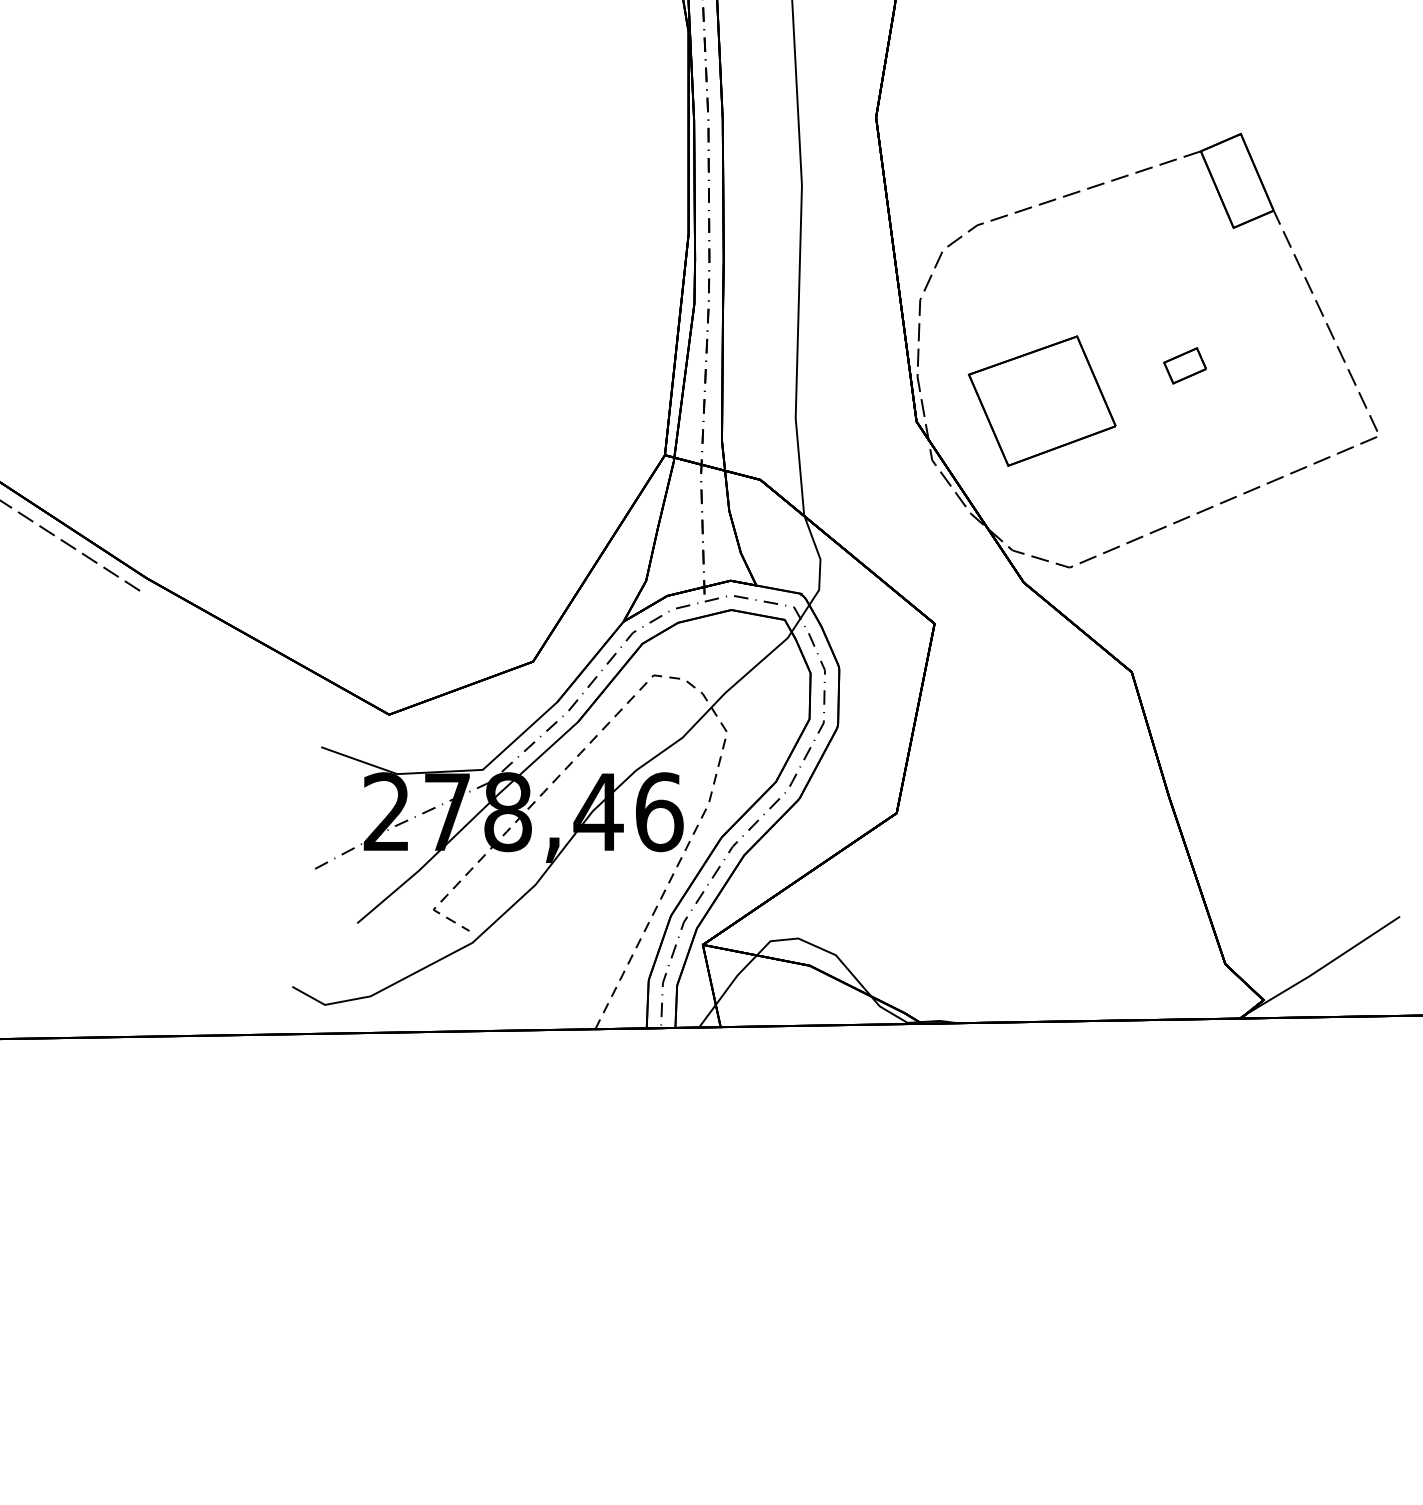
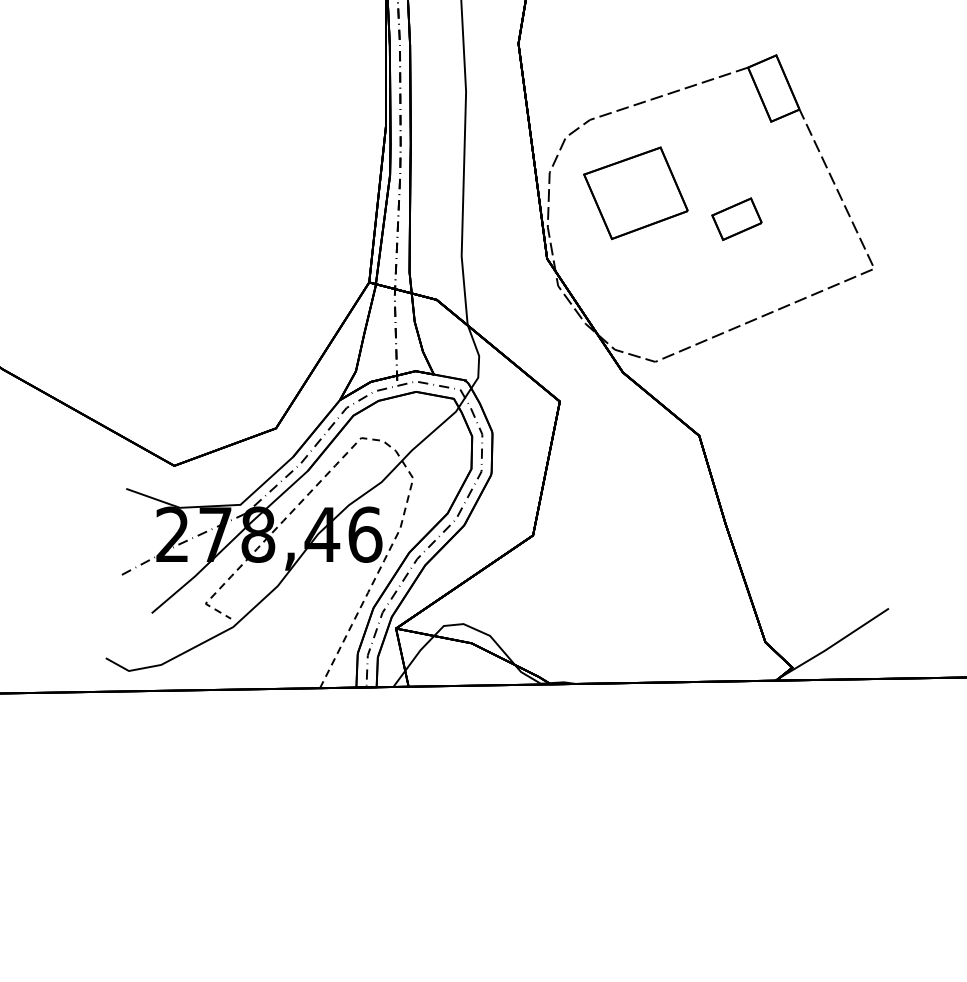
part: (1184, 365) -> (736, 219), size x1.67
part: (1041, 400) -> (635, 192), moved

